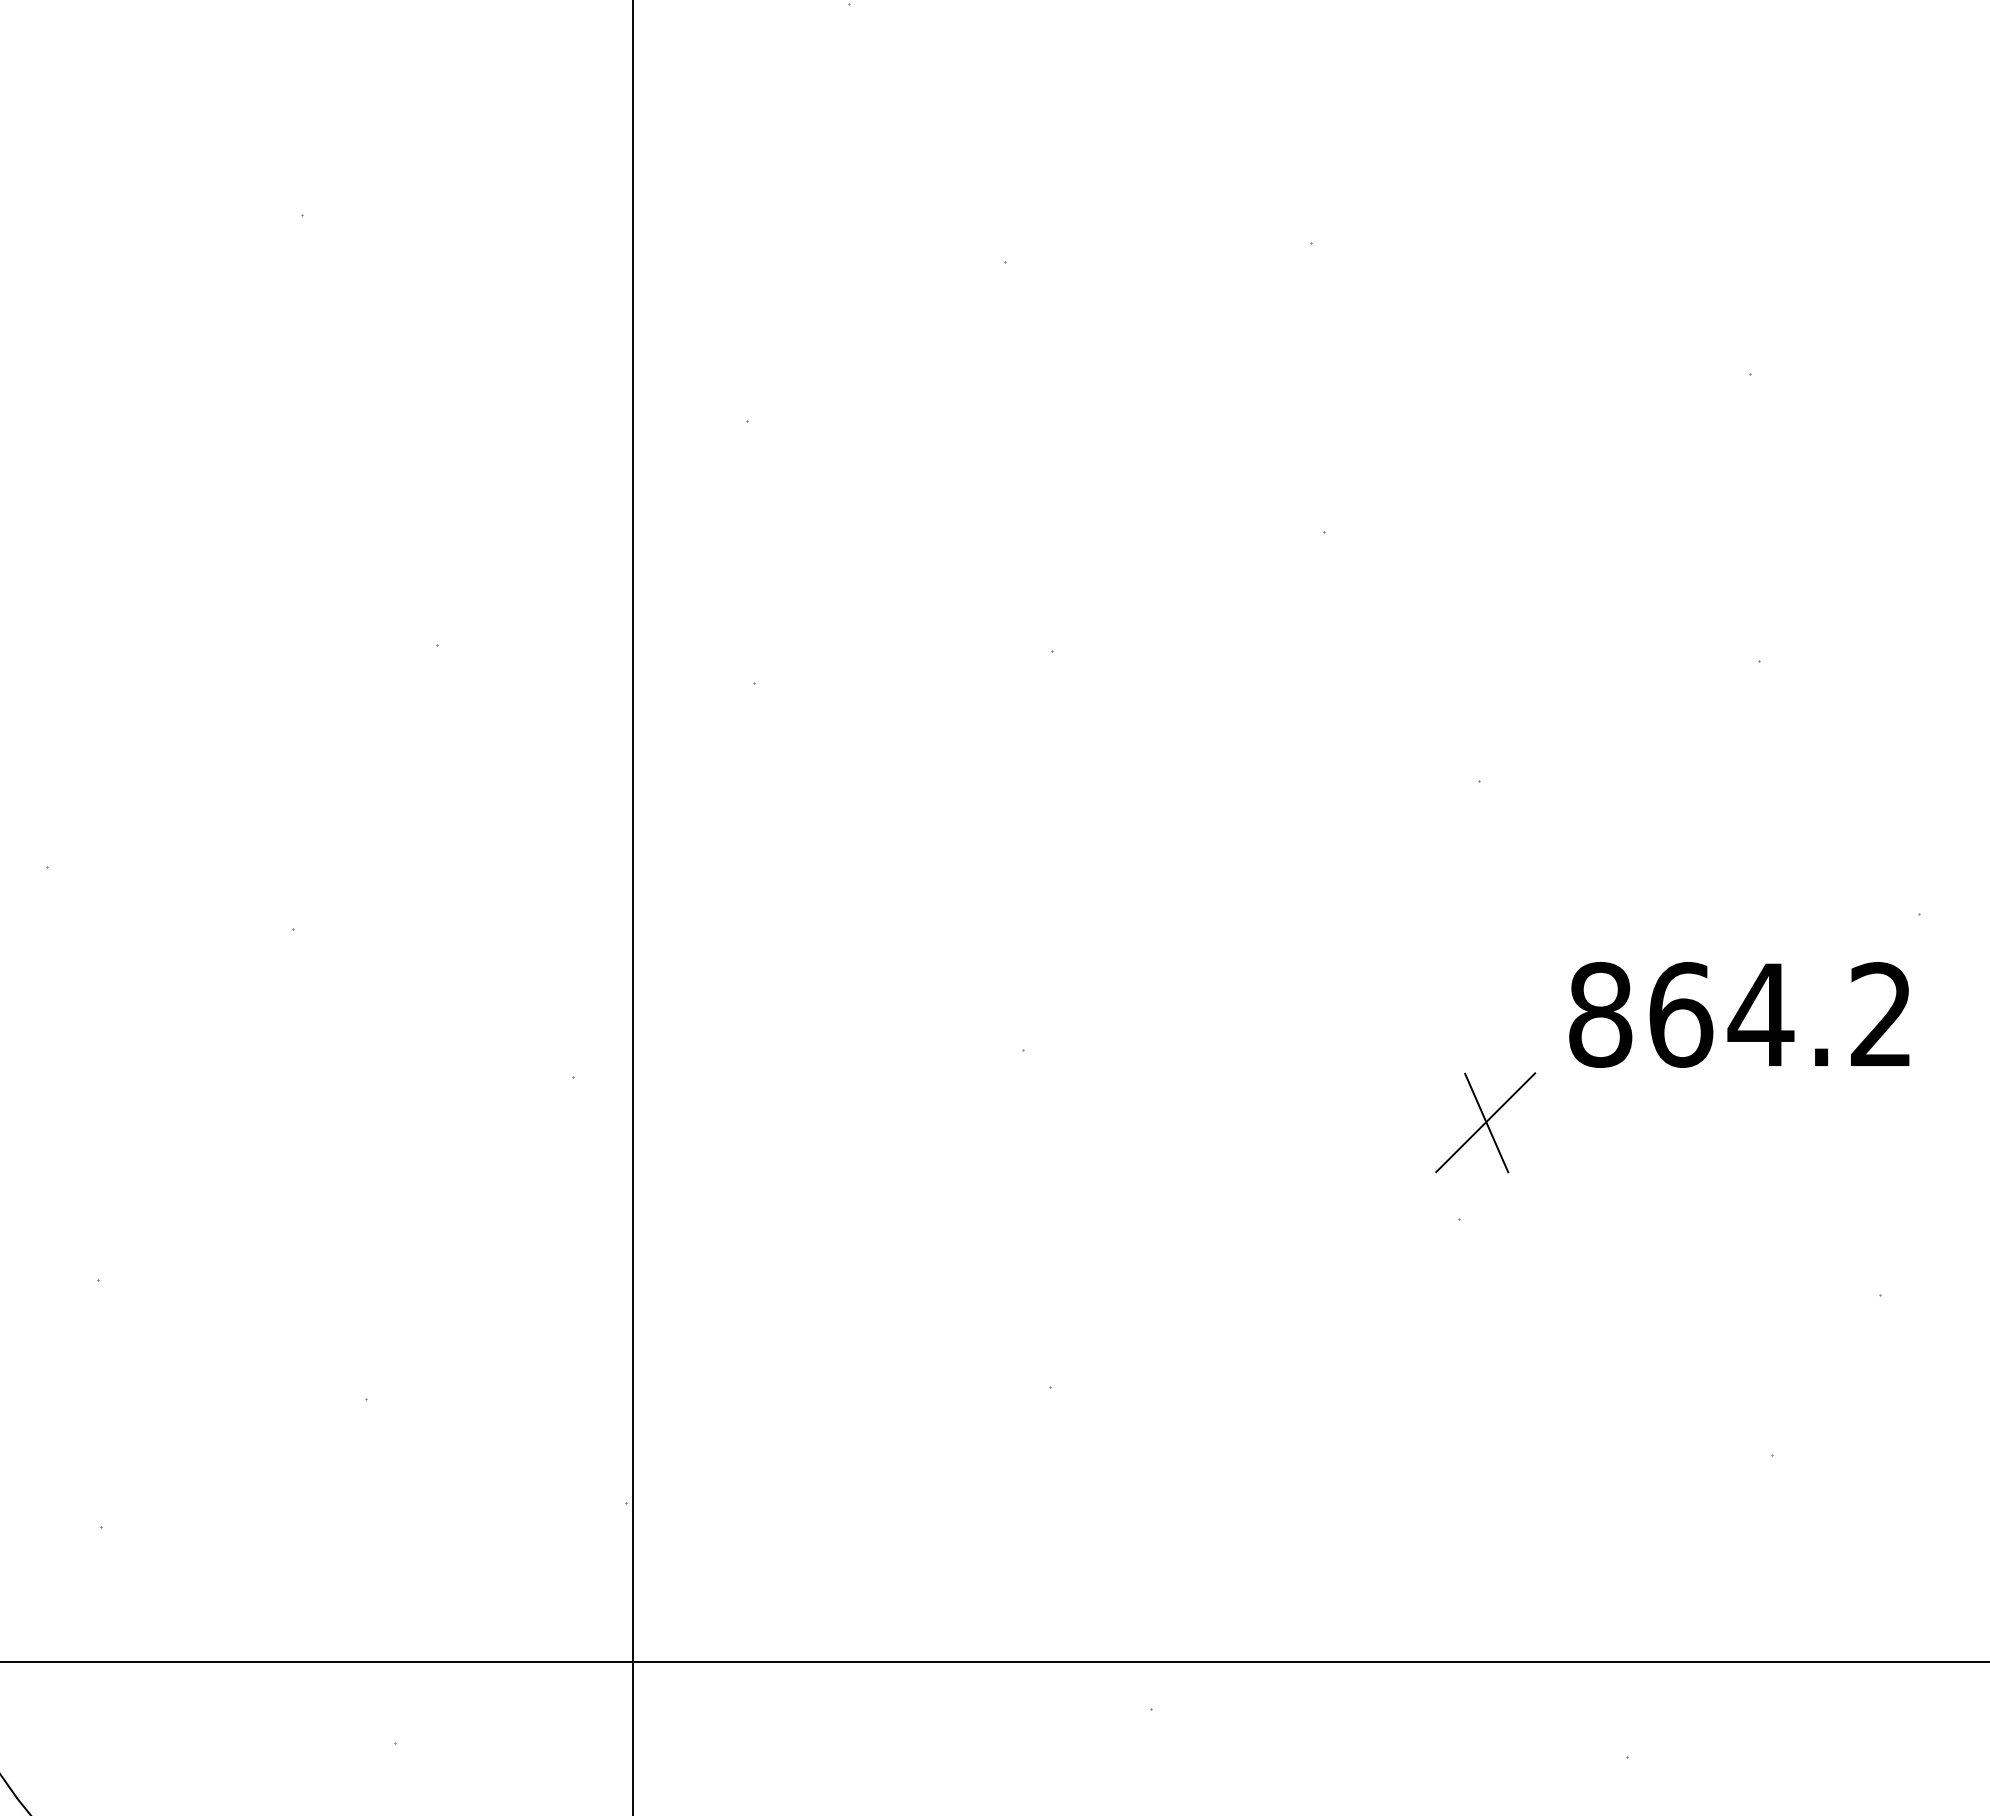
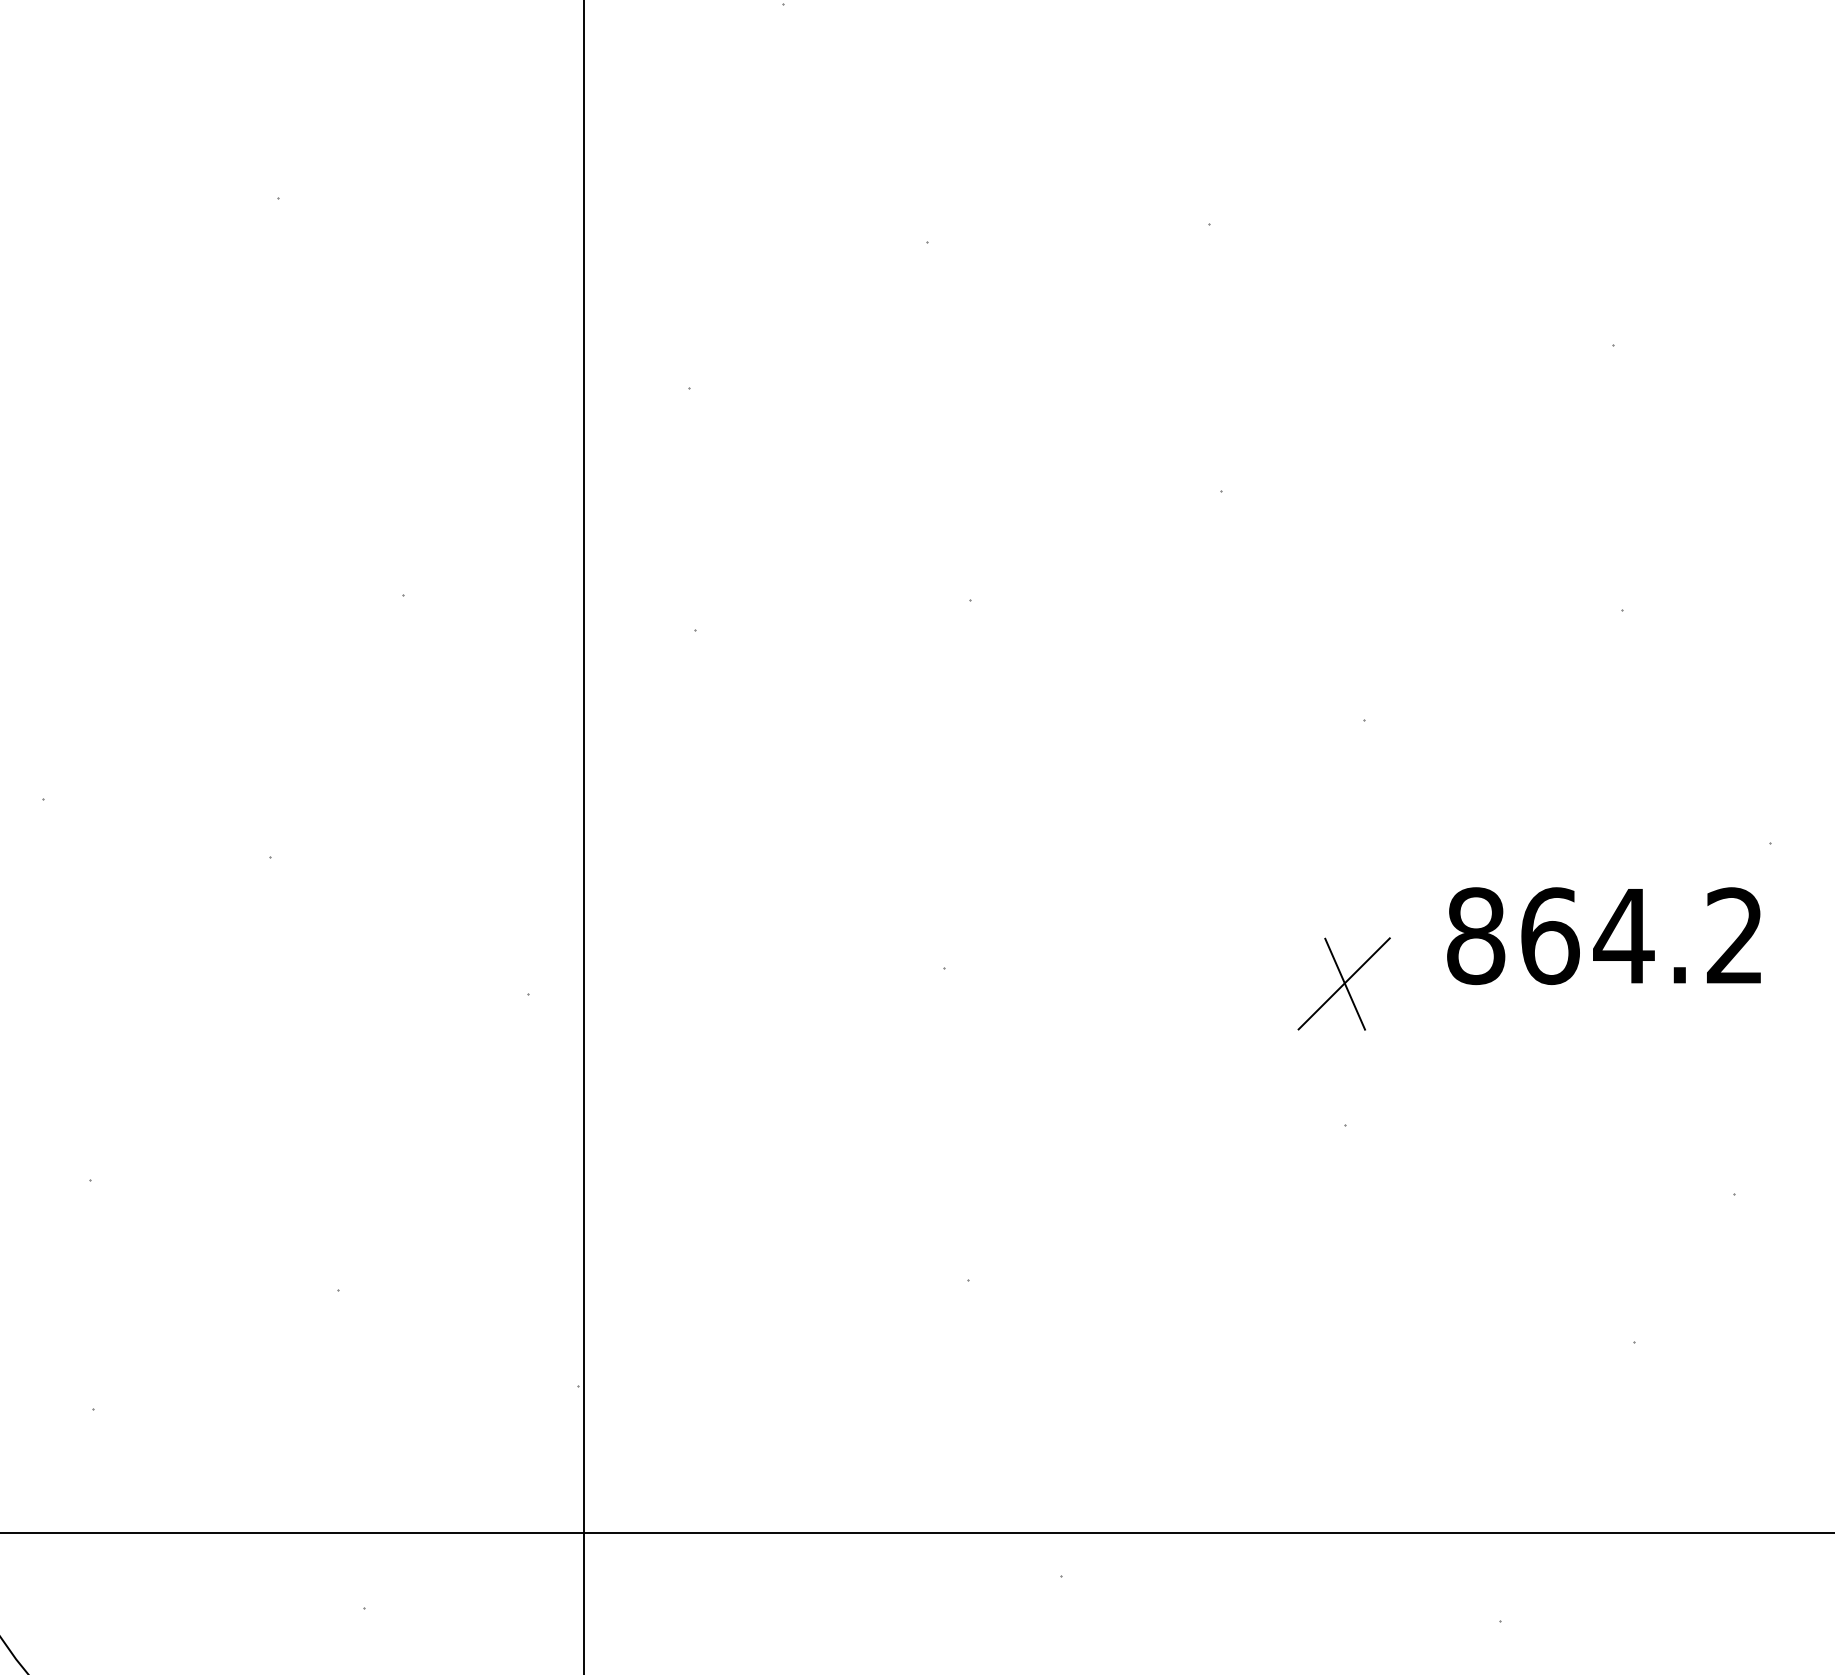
part: (1485, 1122) -> (1344, 983), moved

